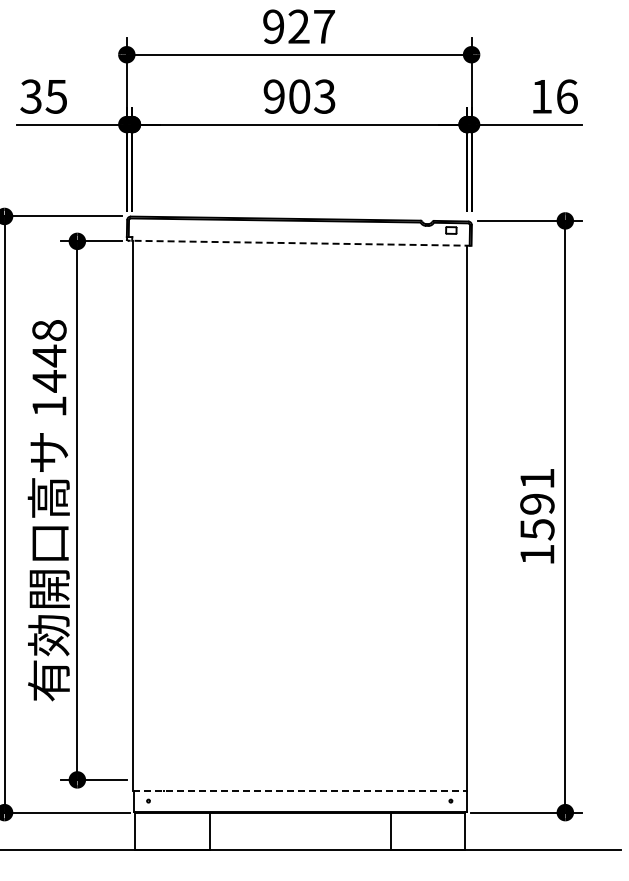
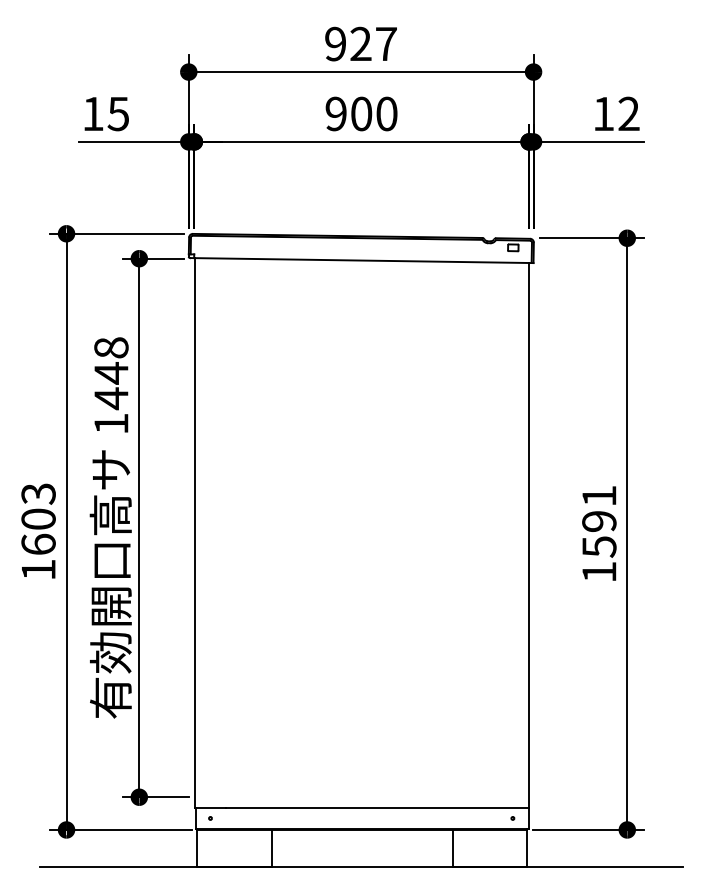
text: (30, 96) -> (92, 113), 35 -> 15
text: (324, 96) -> (386, 113), 903 -> 900
text: (566, 96) -> (628, 113), 16 -> 12
line: (299, 243) -> (361, 260), dashed -> solid
line: (300, 791) -> (362, 808), dashed -> solid

